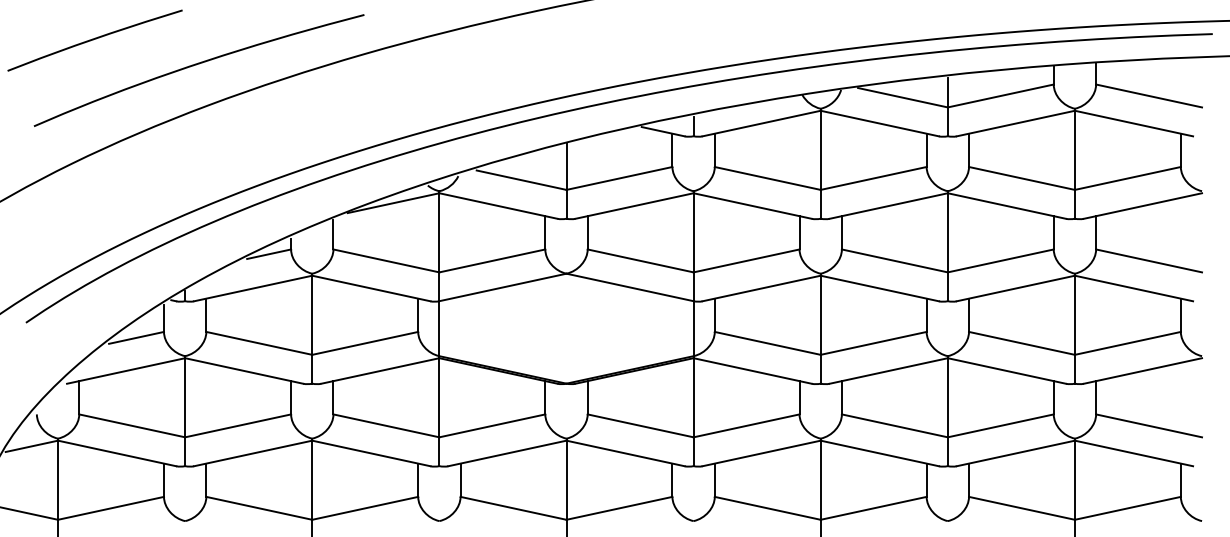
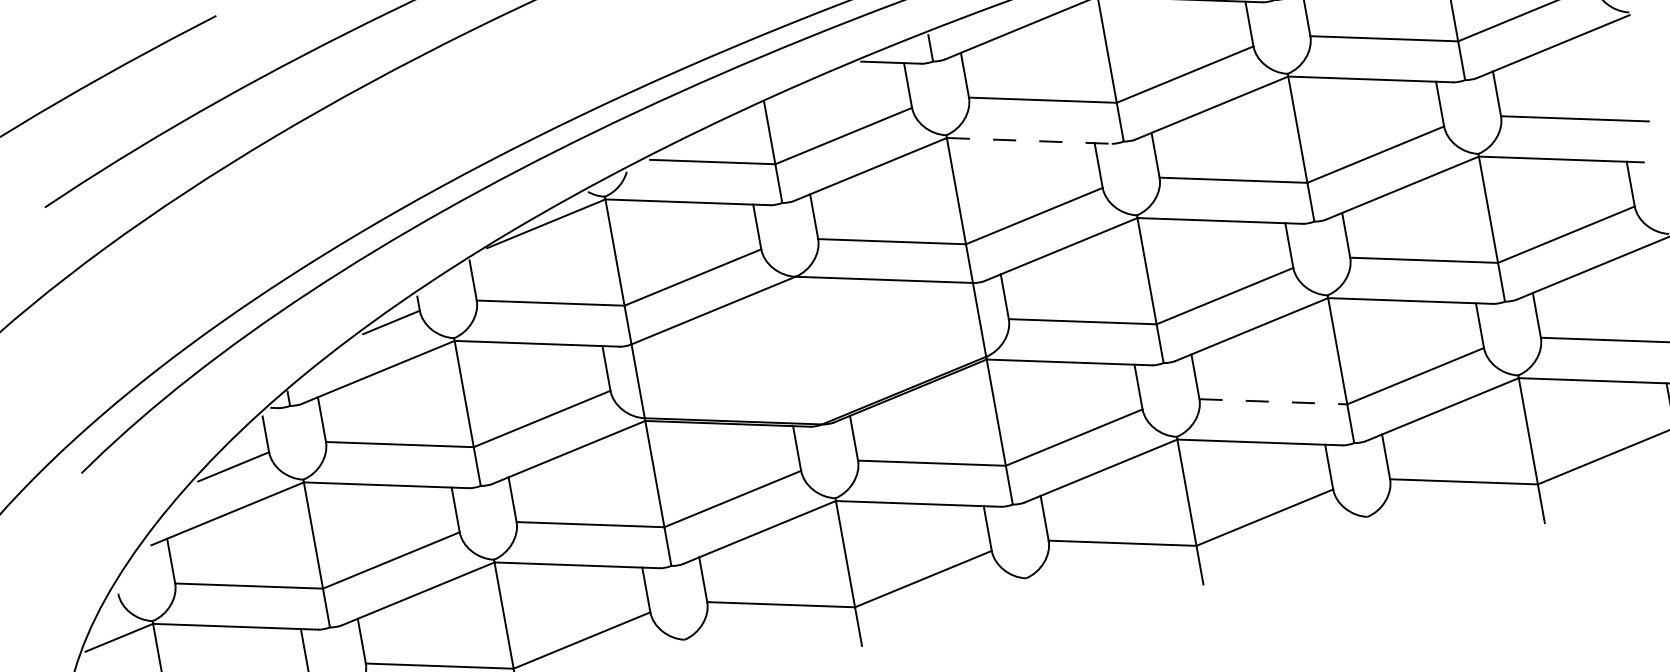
line: (753, 206) -> (1030, 141), solid -> dashed
line: (895, 425) -> (1274, 401), solid -> dashed

